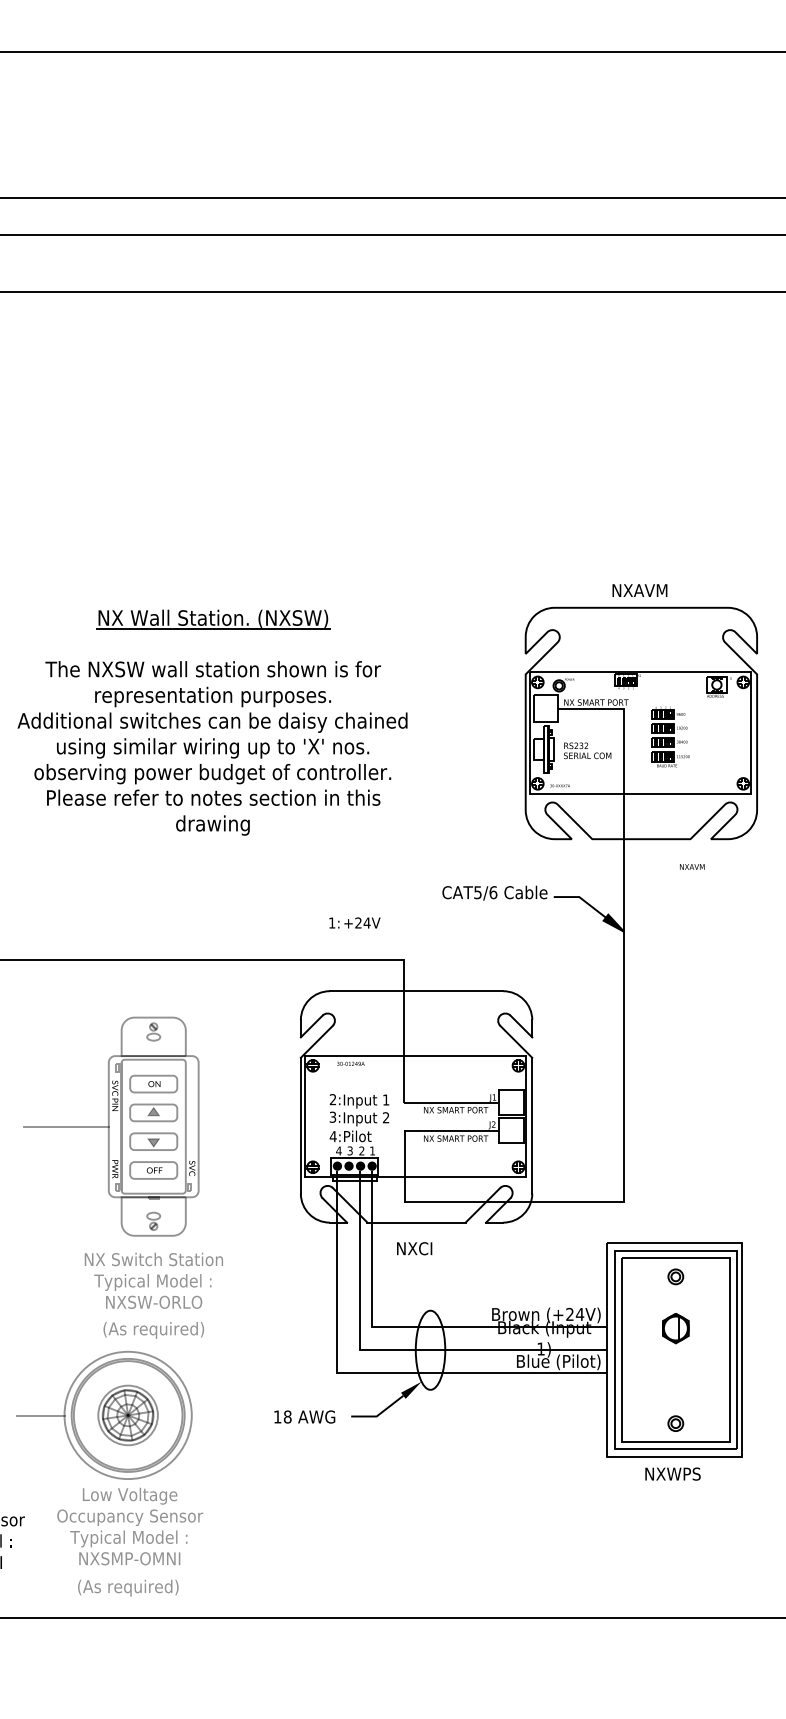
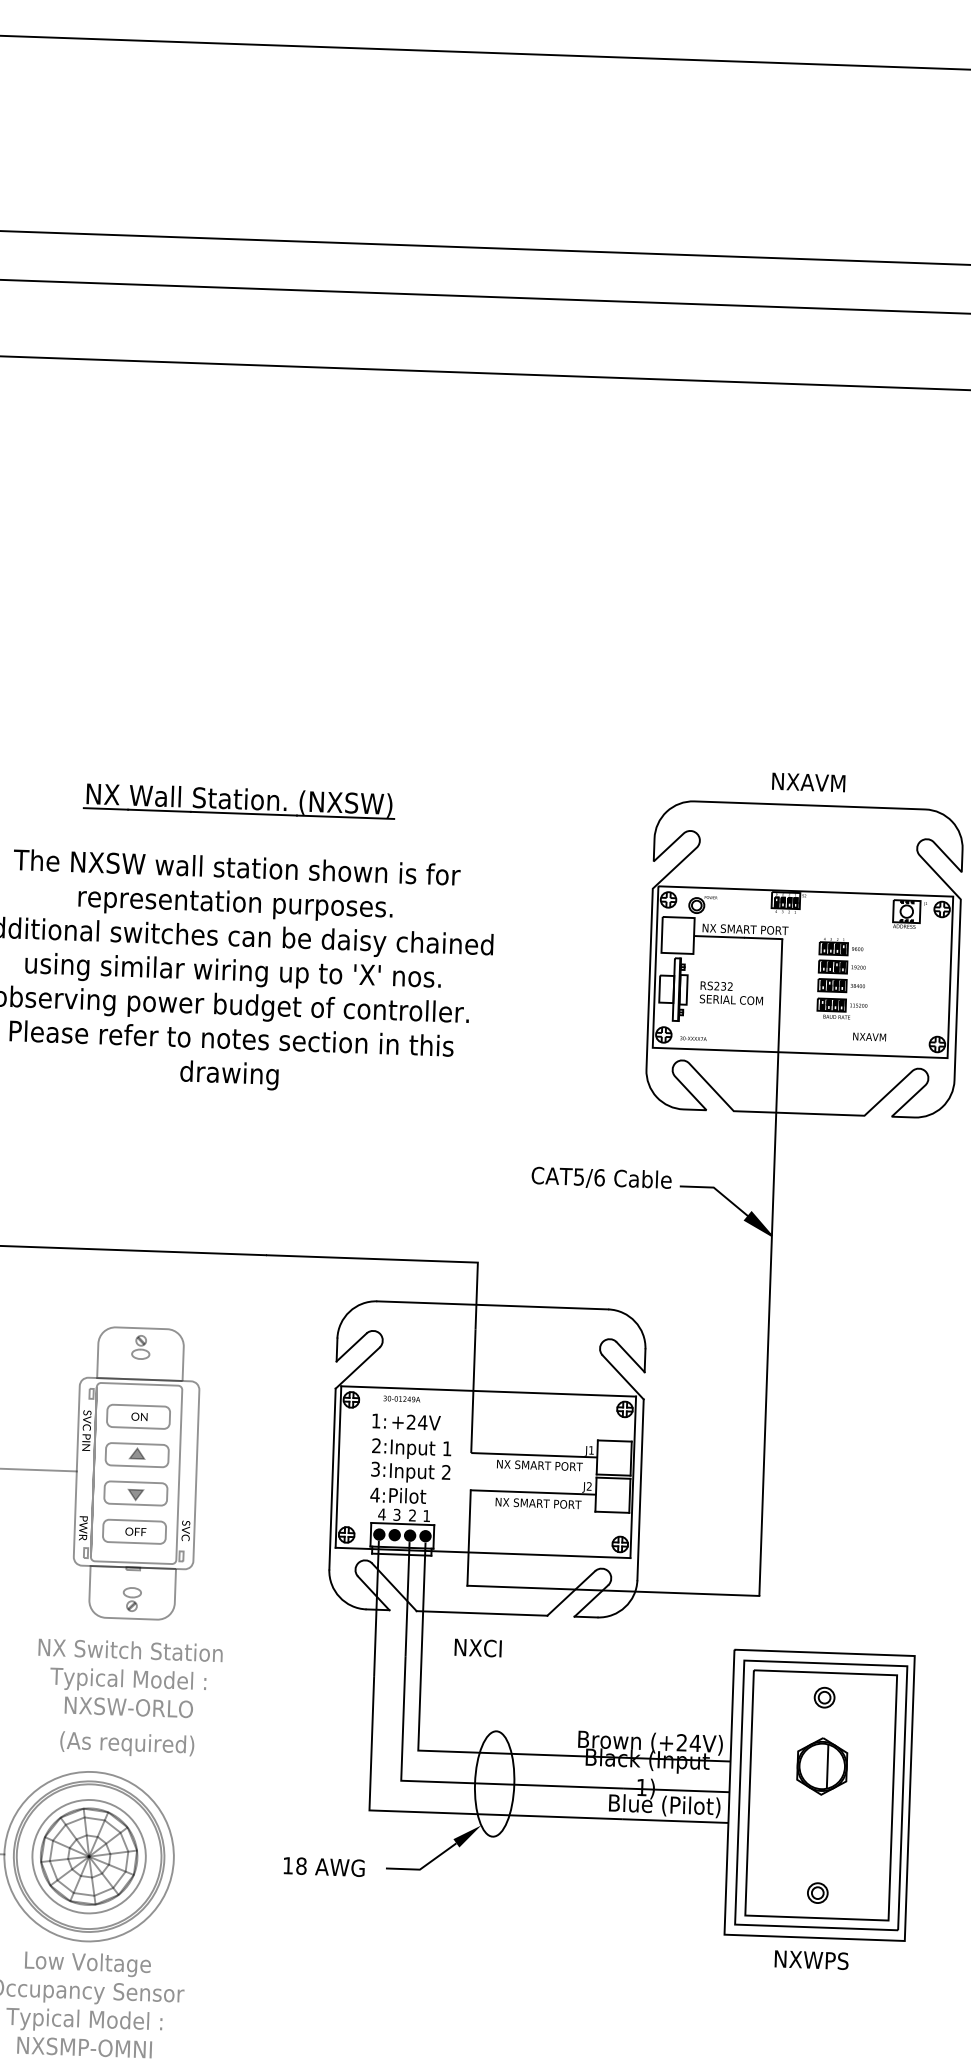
text: (692, 866) -> (869, 1036), moved
text: (354, 922) -> (406, 1421), moved
part: (675, 1328) -> (821, 1766), size x1.43
part: (127, 1415) -> (88, 1856), size x1.43

